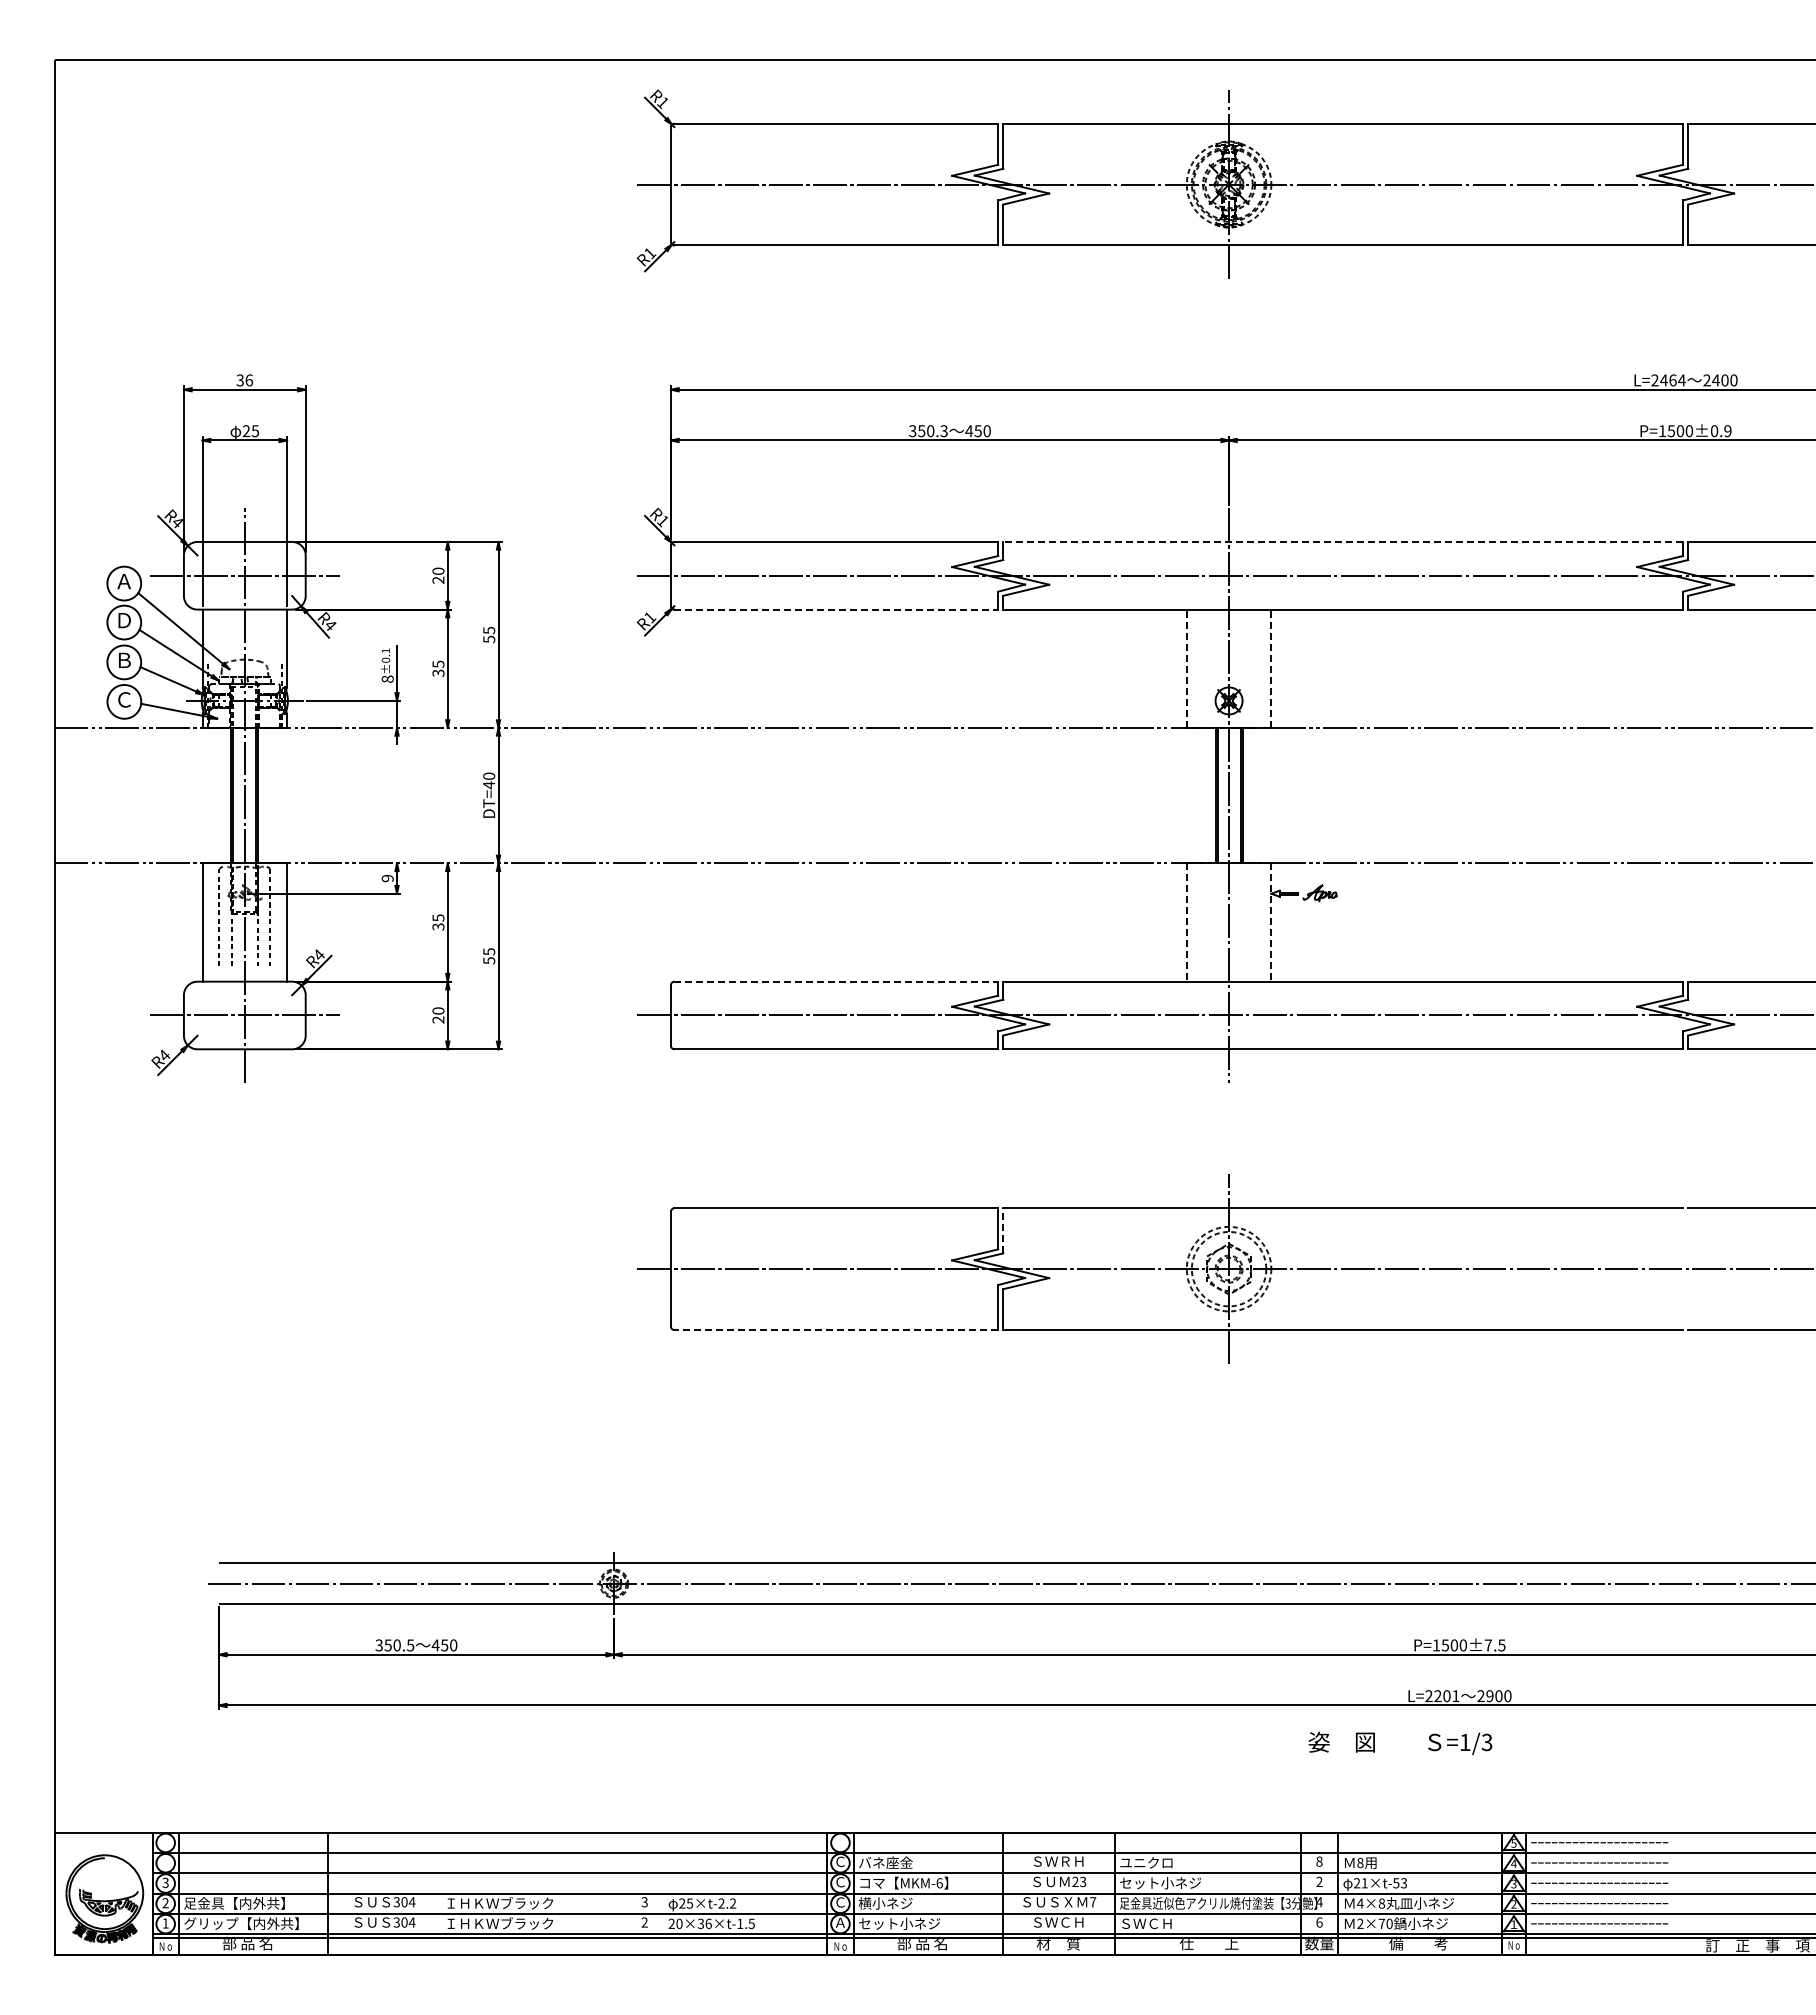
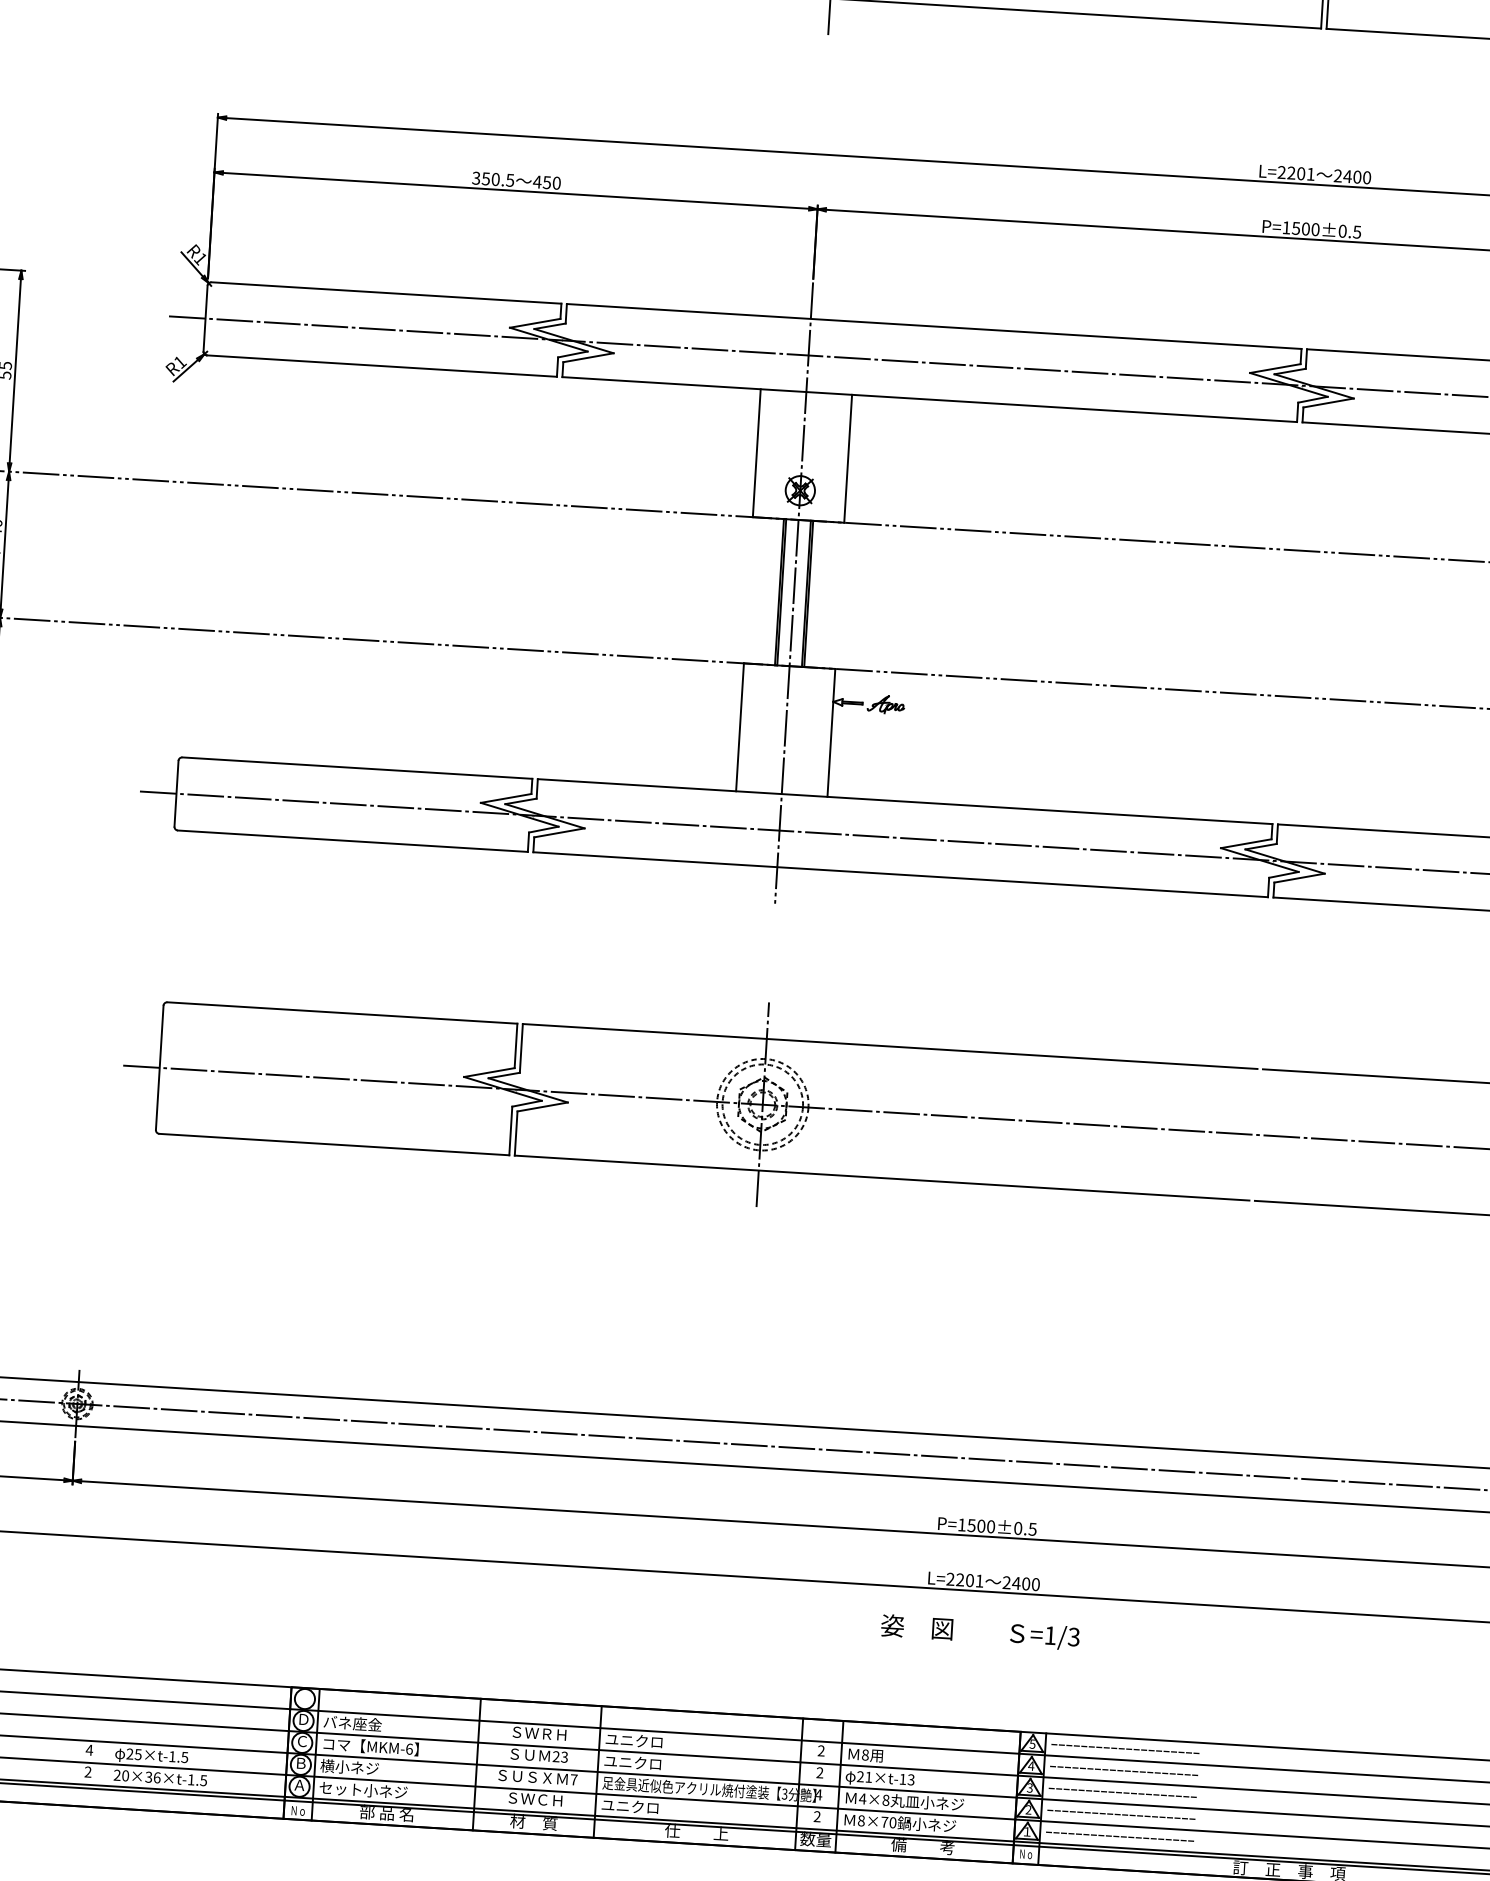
text: (1672, 380) -> (1300, 173), L=2464 -> L=2201
text: (943, 430) -> (509, 179), 350.3 -> 350.5
text: (1727, 431) -> (1356, 232), P=1500±0.9 -> P=1500±0.5
line: (1343, 541) -> (934, 326), dashed -> solid
line: (836, 609) -> (382, 365), dashed -> solid
line: (1186, 668) -> (756, 452), dashed -> solid
line: (1271, 668) -> (848, 458), dashed -> solid
line: (1186, 922) -> (739, 727), dashed -> solid
line: (1271, 922) -> (831, 732), dashed -> solid
line: (836, 981) -> (357, 767), dashed -> solid
line: (1003, 1230) -> (521, 1048), dashed -> solid
line: (836, 1330) -> (334, 1145), dashed -> solid
text: (1488, 1645) -> (1018, 1528), P=1500±7.5 -> P=1500±0.5
text: (1489, 1696) -> (1015, 1583), 2900 -> 2400
text: (1400, 1742) -> (980, 1631), moved
text: (840, 1861) -> (303, 1719), Ｃ -> Ｄ
text: (1319, 1861) -> (821, 1750), 8 -> 2
text: (1160, 1883) -> (648, 1764), セット小ネジ -> ユニクロ
text: (1396, 1883) -> (903, 1779), 21×t-53 -> 21×t-13
text: (644, 1902) -> (89, 1750), 3 -> 4
text: (840, 1902) -> (301, 1763), Ｃ -> Ｂ
text: (727, 1903) -> (178, 1757), 25×t-2.2 -> 25×t-1.5
text: (1319, 1922) -> (817, 1816), 6 -> 2
text: (1146, 1923) -> (630, 1806), ＳＷＣＨ -> ユニクロ
text: (1360, 1923) -> (861, 1820), 2×70 -> 8×70

